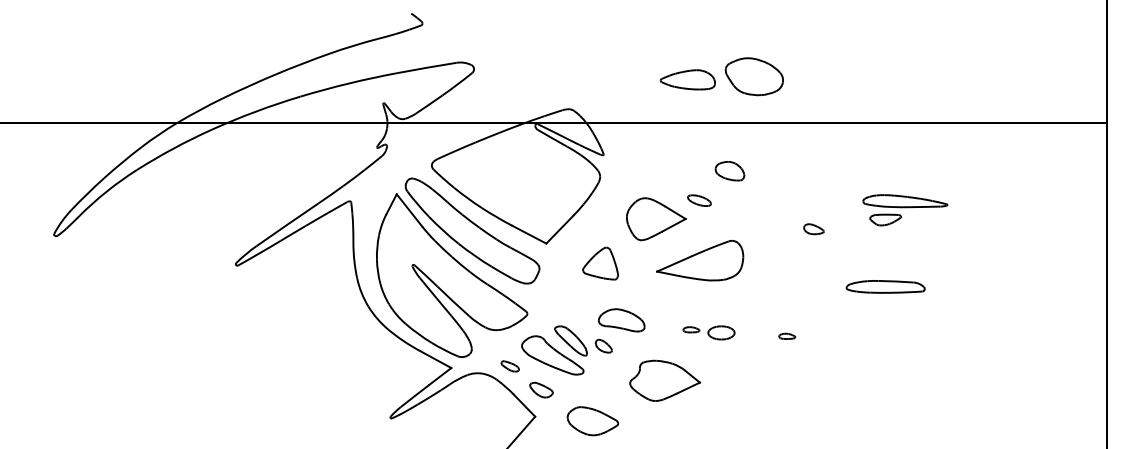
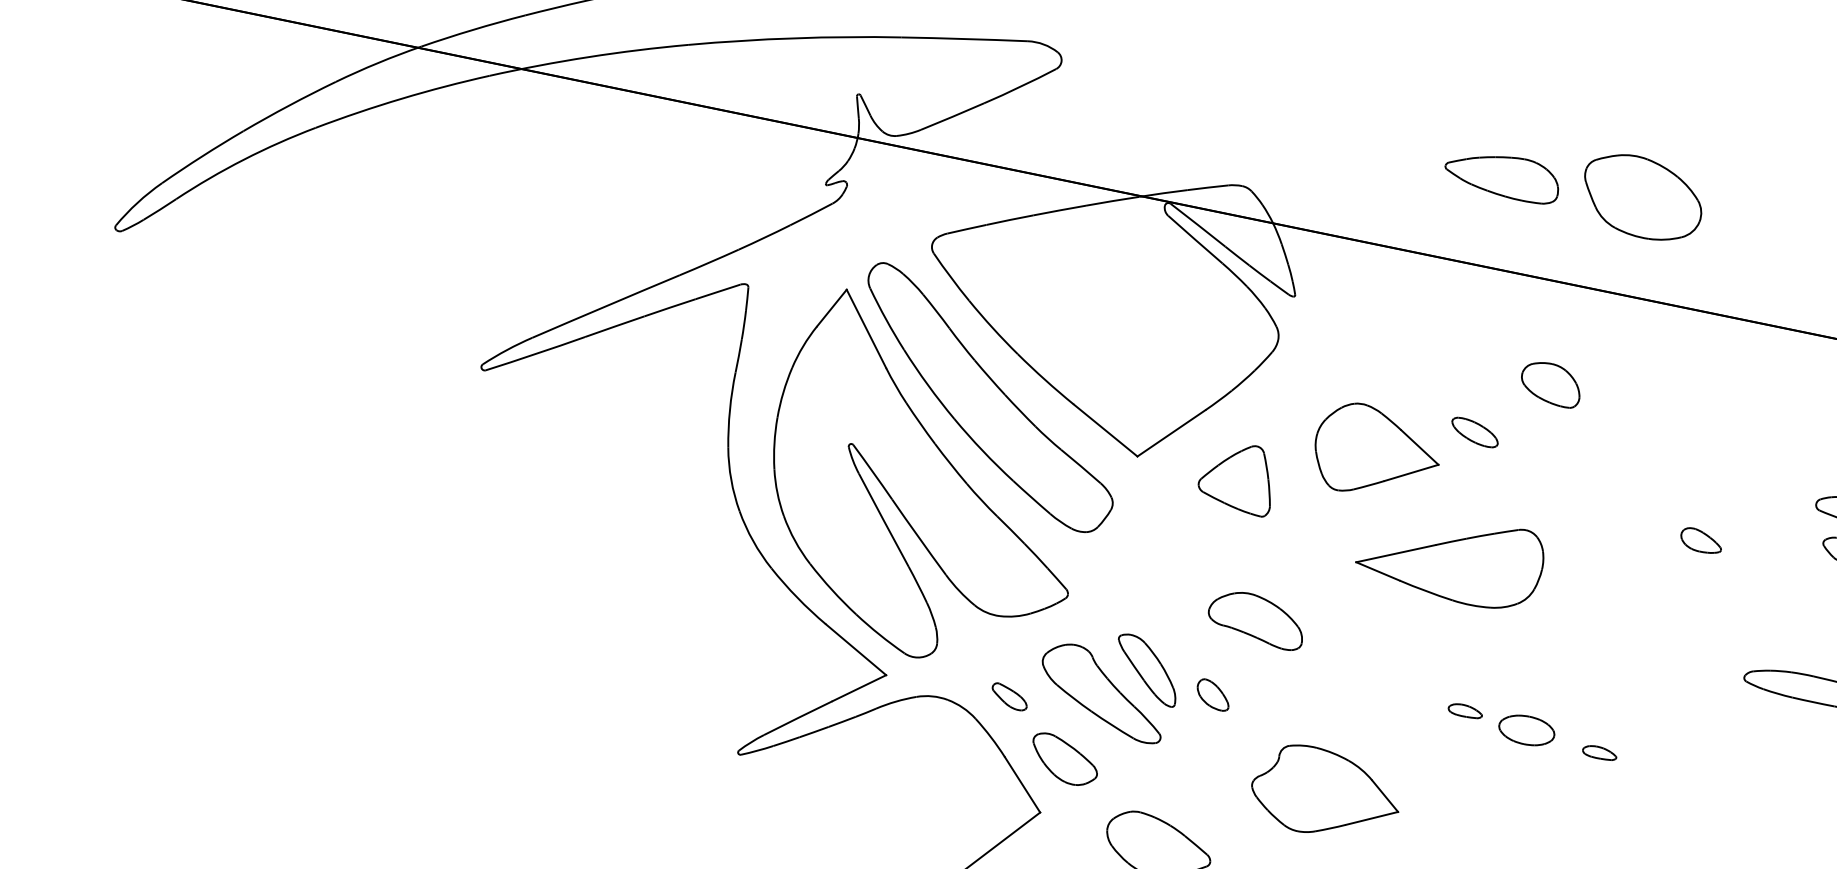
part: (600, 263) -> (1237, 476), moved
part: (621, 320) -> (1256, 619), moved
part: (708, 332) -> (1499, 723), moved
part: (541, 389) -> (1064, 758), size x1.43

